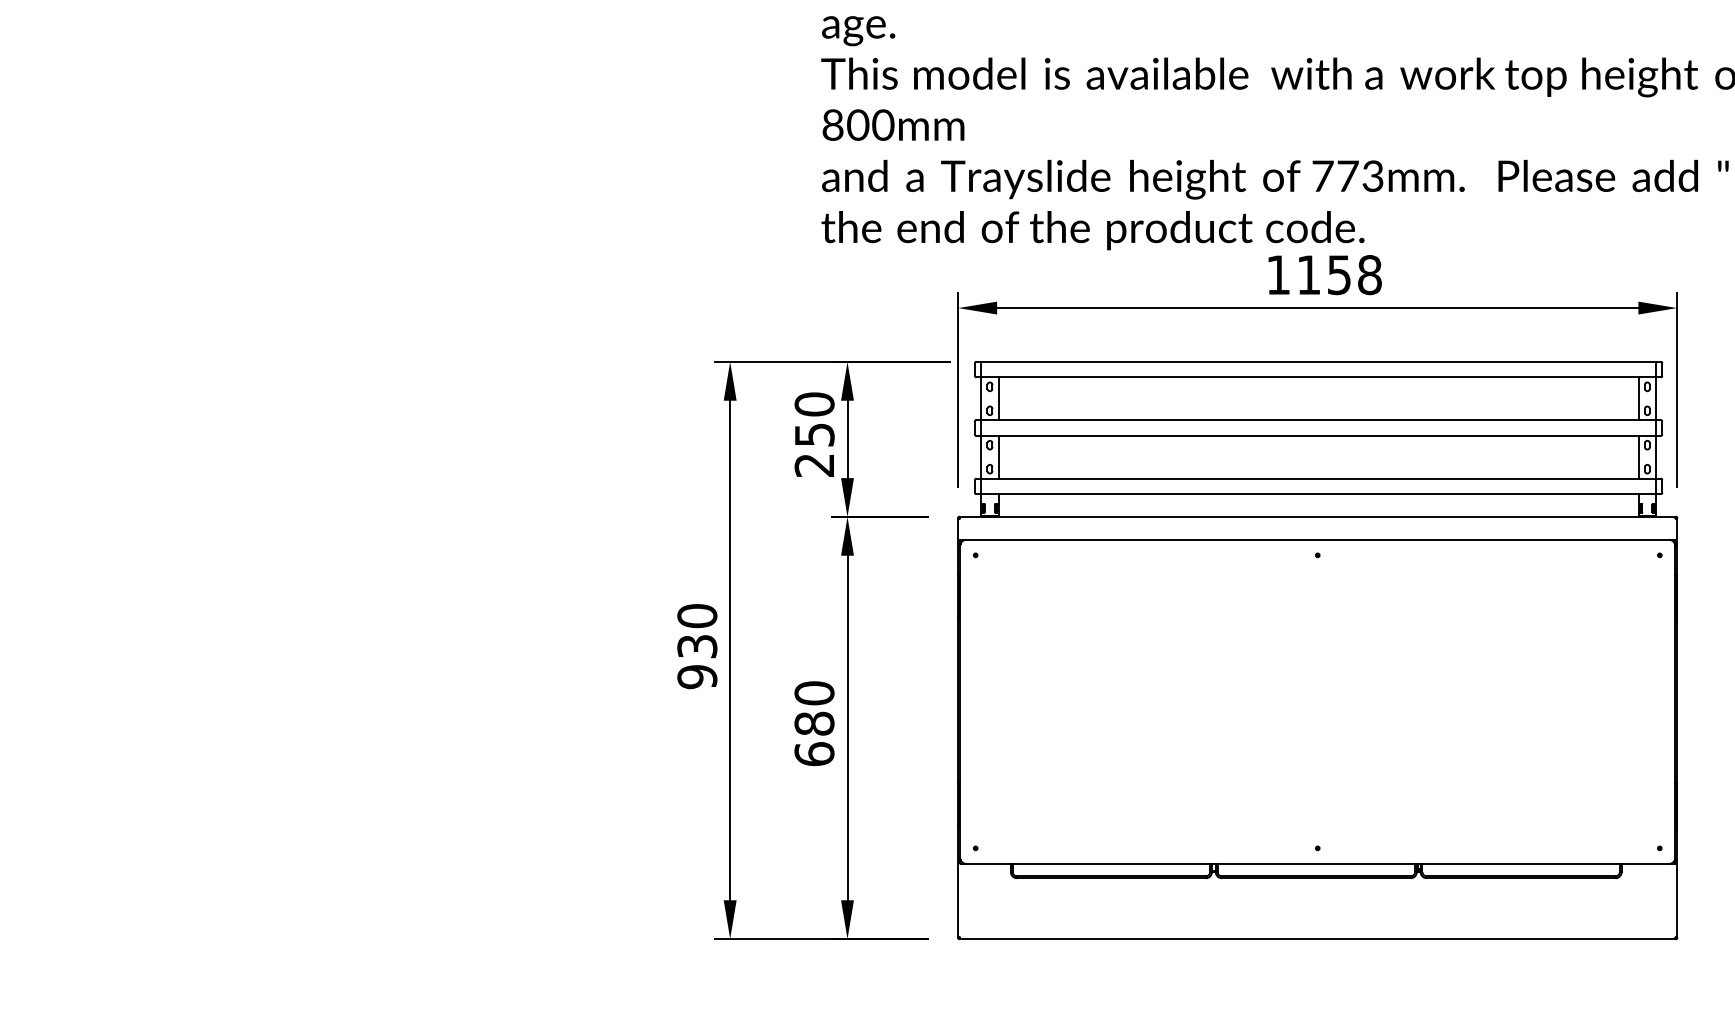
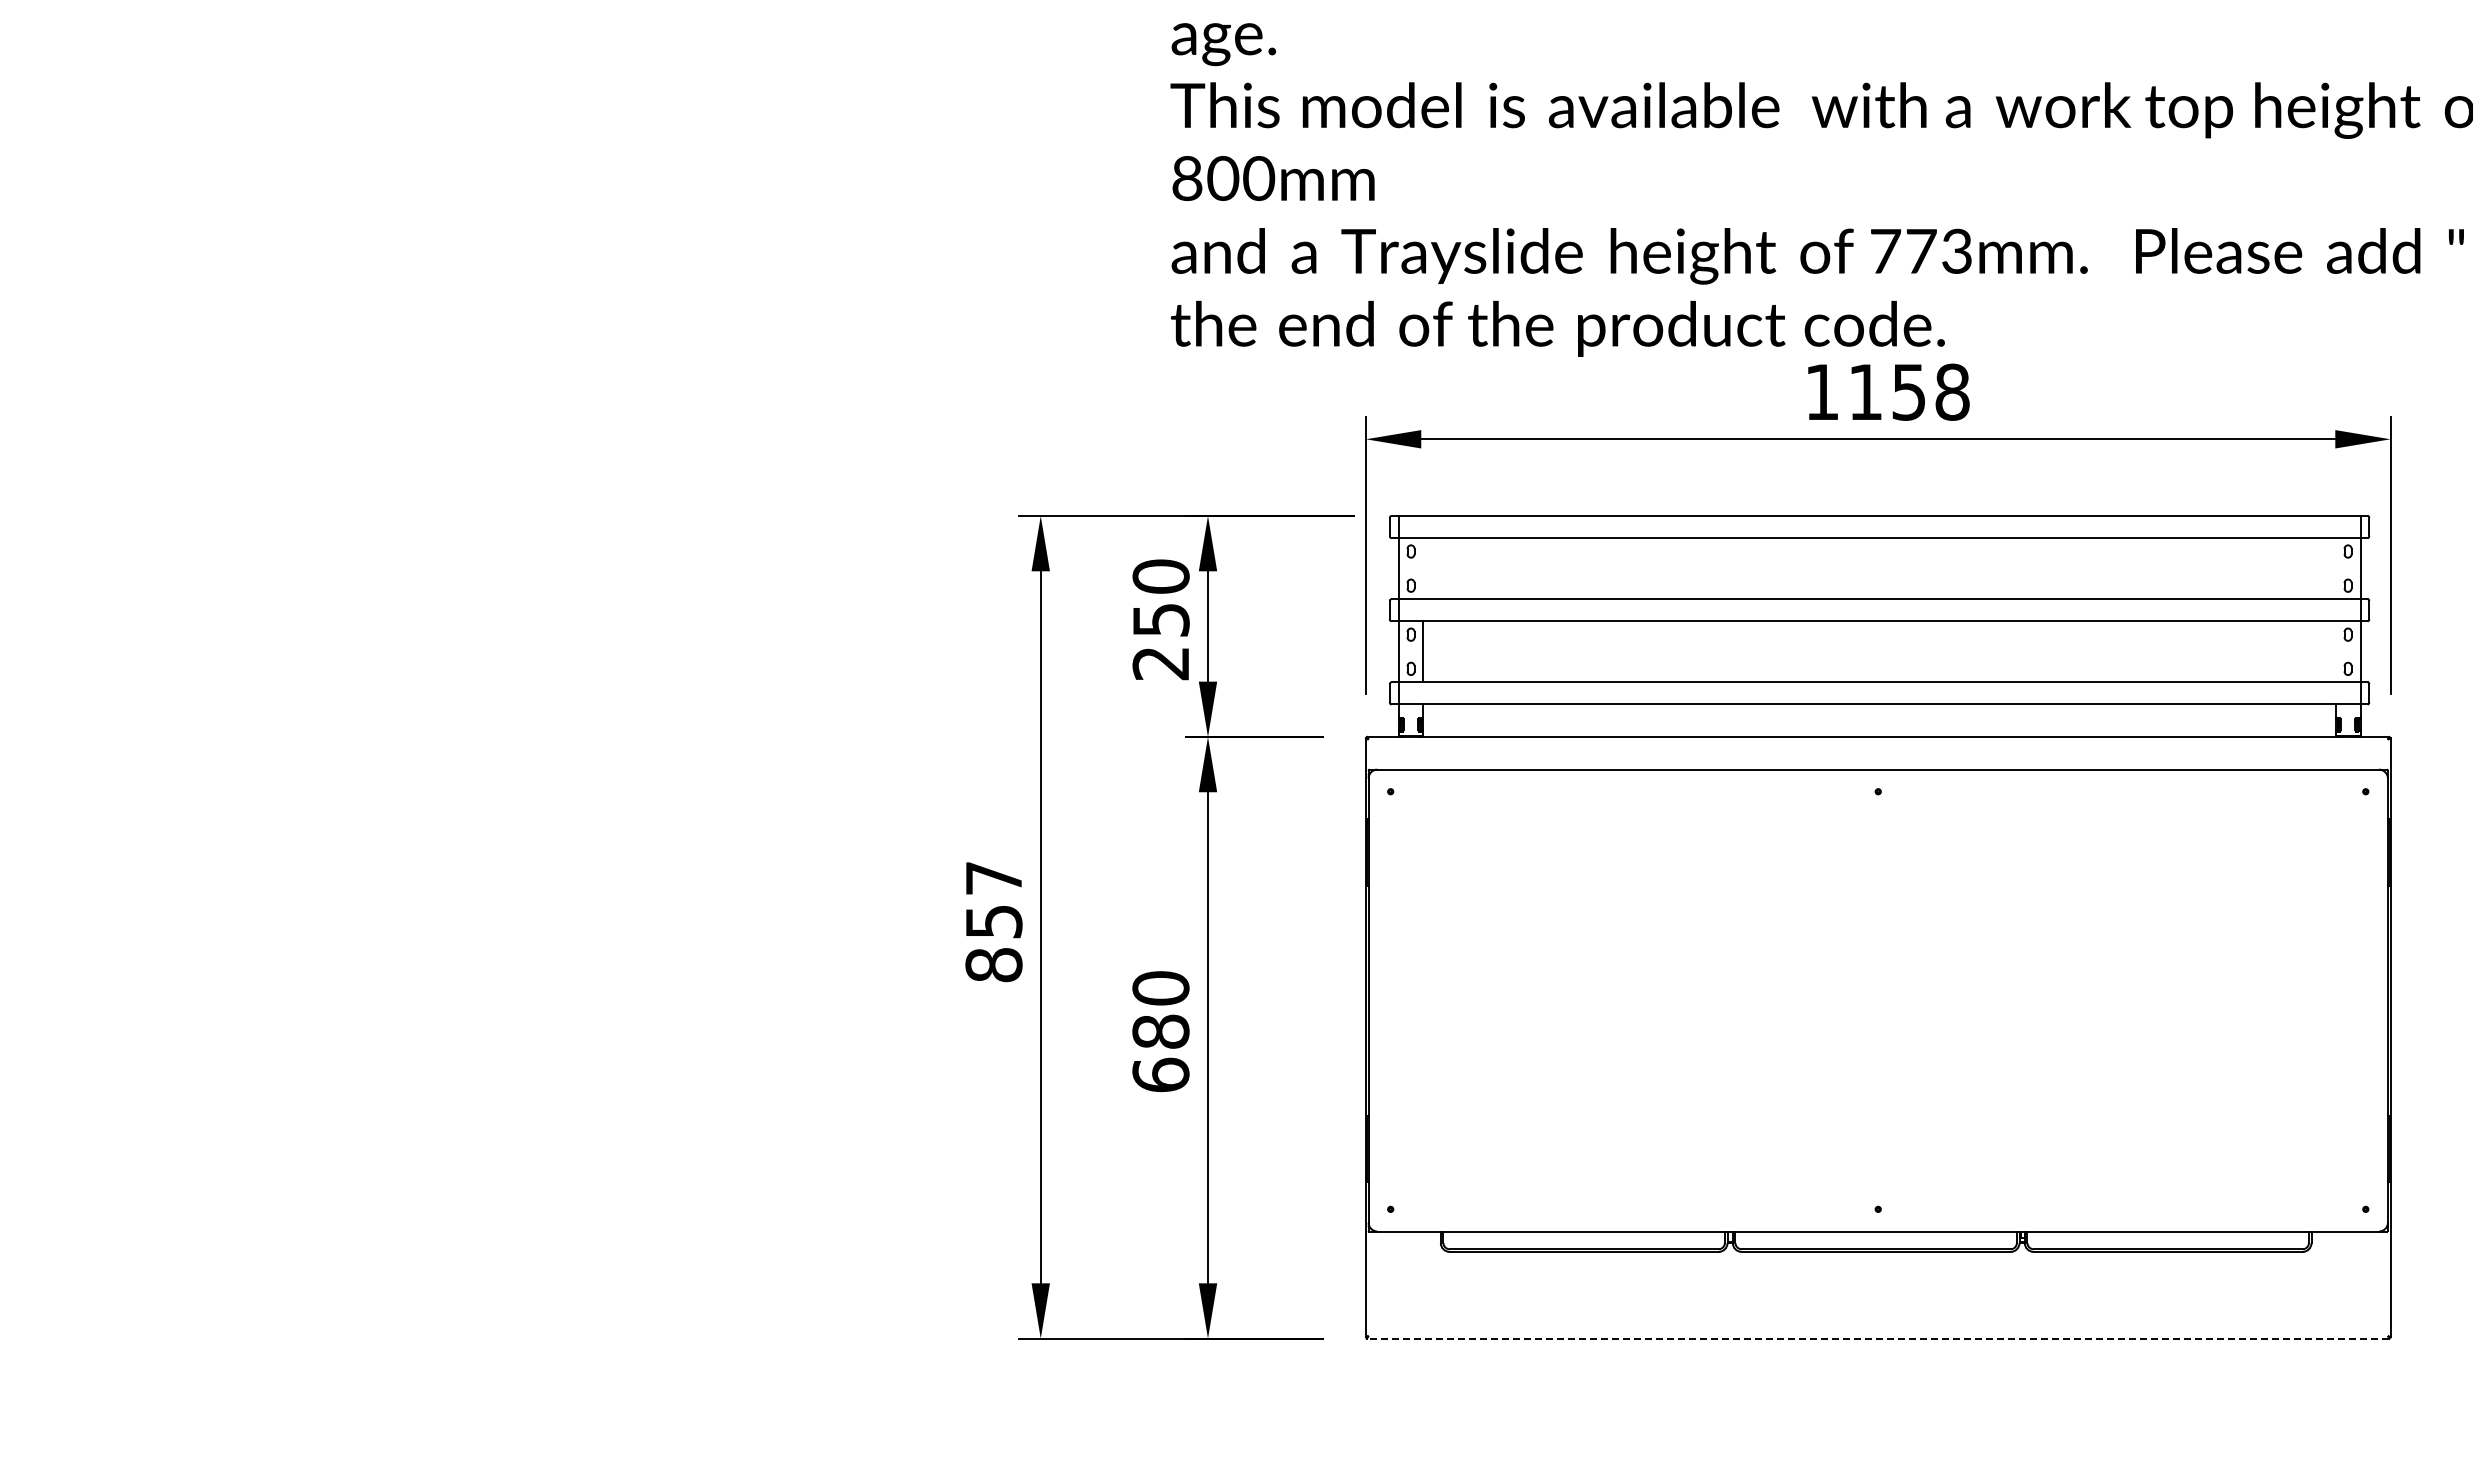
line: (998, 398) -> (1423, 568), removed
line: (1638, 398) -> (2335, 568), removed
line: (1638, 456) -> (2335, 651), removed
text: (697, 646) -> (993, 921), 930 -> 857
line: (1317, 938) -> (1877, 1338), solid -> dashed

